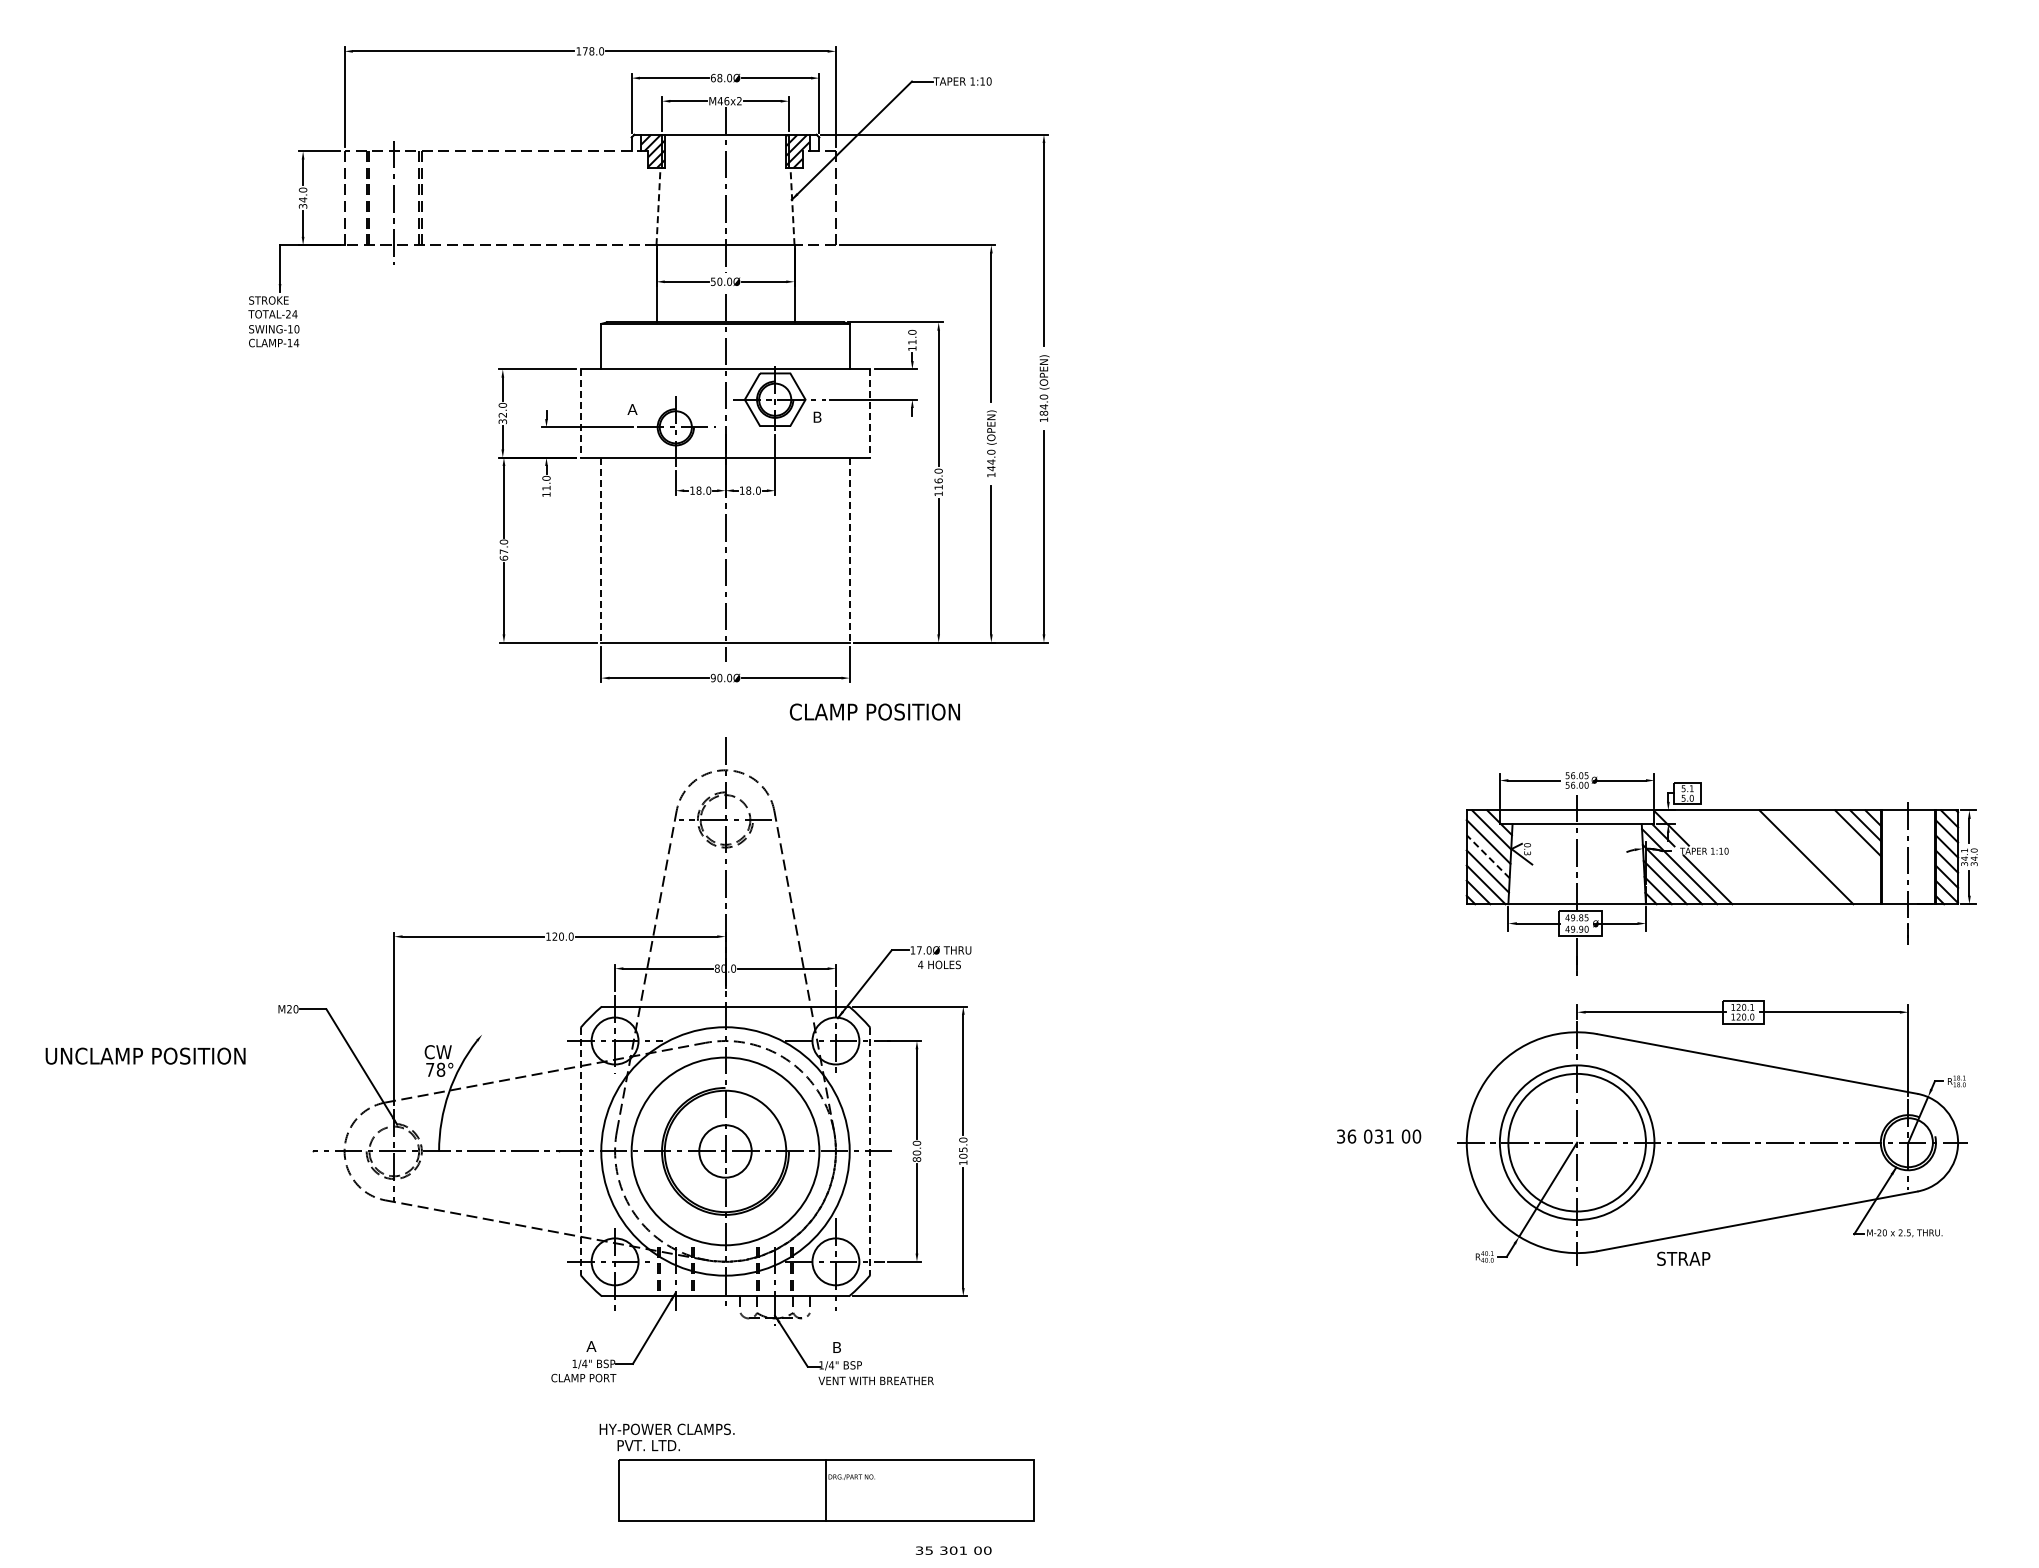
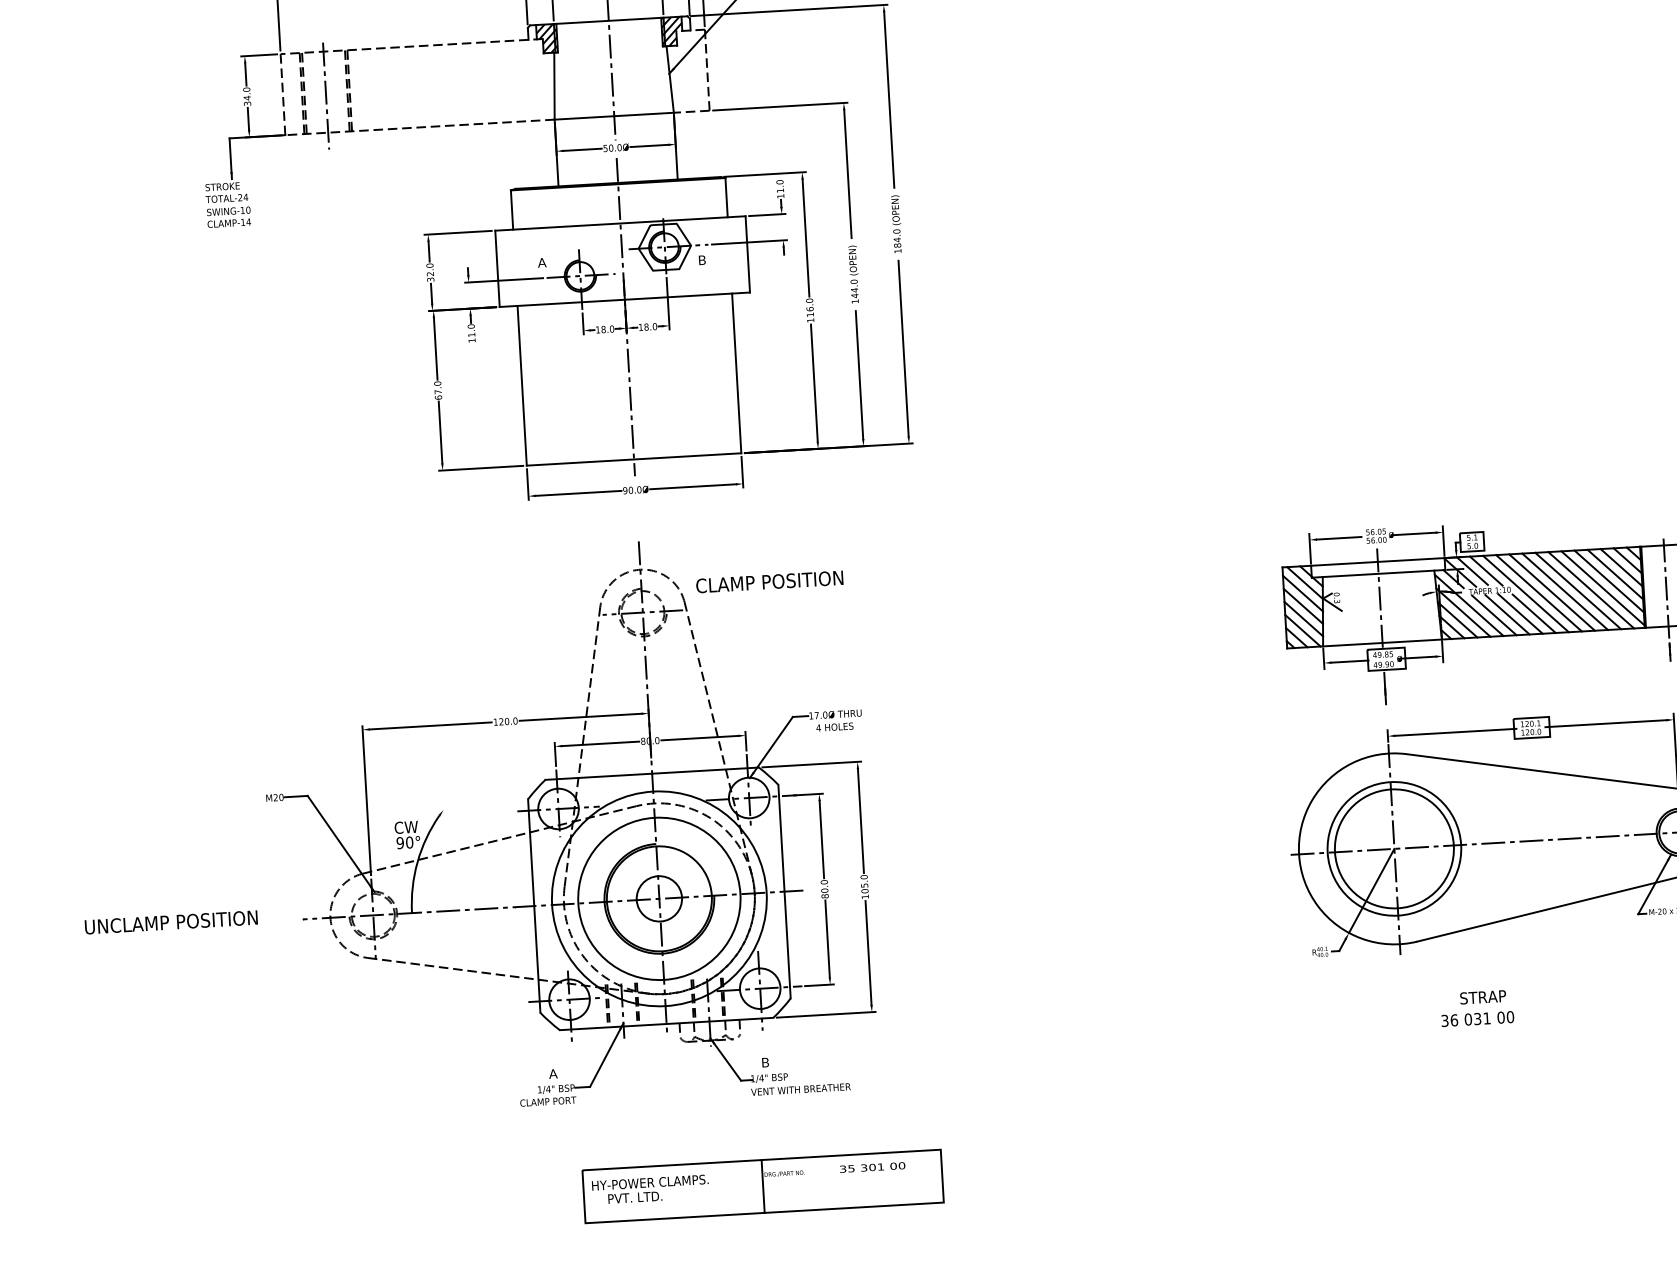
line: (658, 206) -> (554, 86), dashed -> solid
line: (792, 206) -> (670, 79), dashed -> solid
line: (580, 414) -> (497, 269), dashed -> solid
line: (870, 414) -> (747, 255), dashed -> solid
line: (601, 550) -> (522, 386), dashed -> solid
line: (849, 550) -> (736, 373), dashed -> solid
text: (874, 711) -> (769, 581), moved
line: (1685, 827) -> (1472, 571), added
line: (1701, 828) -> (1486, 571), added
line: (1850, 840) -> (1615, 574), added
line: (1842, 848) -> (1608, 581), added
line: (1834, 855) -> (1602, 588), added
line: (1487, 856) -> (1302, 606), dashed -> solid
line: (1745, 857) -> (1525, 594), added
line: (1761, 857) -> (1539, 593), added
line: (1776, 857) -> (1552, 592), added
line: (1791, 857) -> (1565, 591), added
line: (1821, 857) -> (1591, 590), added
line: (1723, 879) -> (1507, 614), added
line: (1738, 879) -> (1520, 613), added
line: (1753, 880) -> (1533, 613), added
text: (145, 1055) -> (171, 921), moved
text: (435, 1069) -> (404, 842), 78° -> 90°
text: (1379, 1136) -> (1478, 1018), moved
line: (580, 1151) -> (534, 906), dashed -> solid
line: (870, 1151) -> (784, 891), dashed -> solid
text: (1683, 1258) -> (1482, 996), moved
text: (666, 1437) -> (650, 1189), moved
text: (953, 1550) -> (872, 1167), moved

